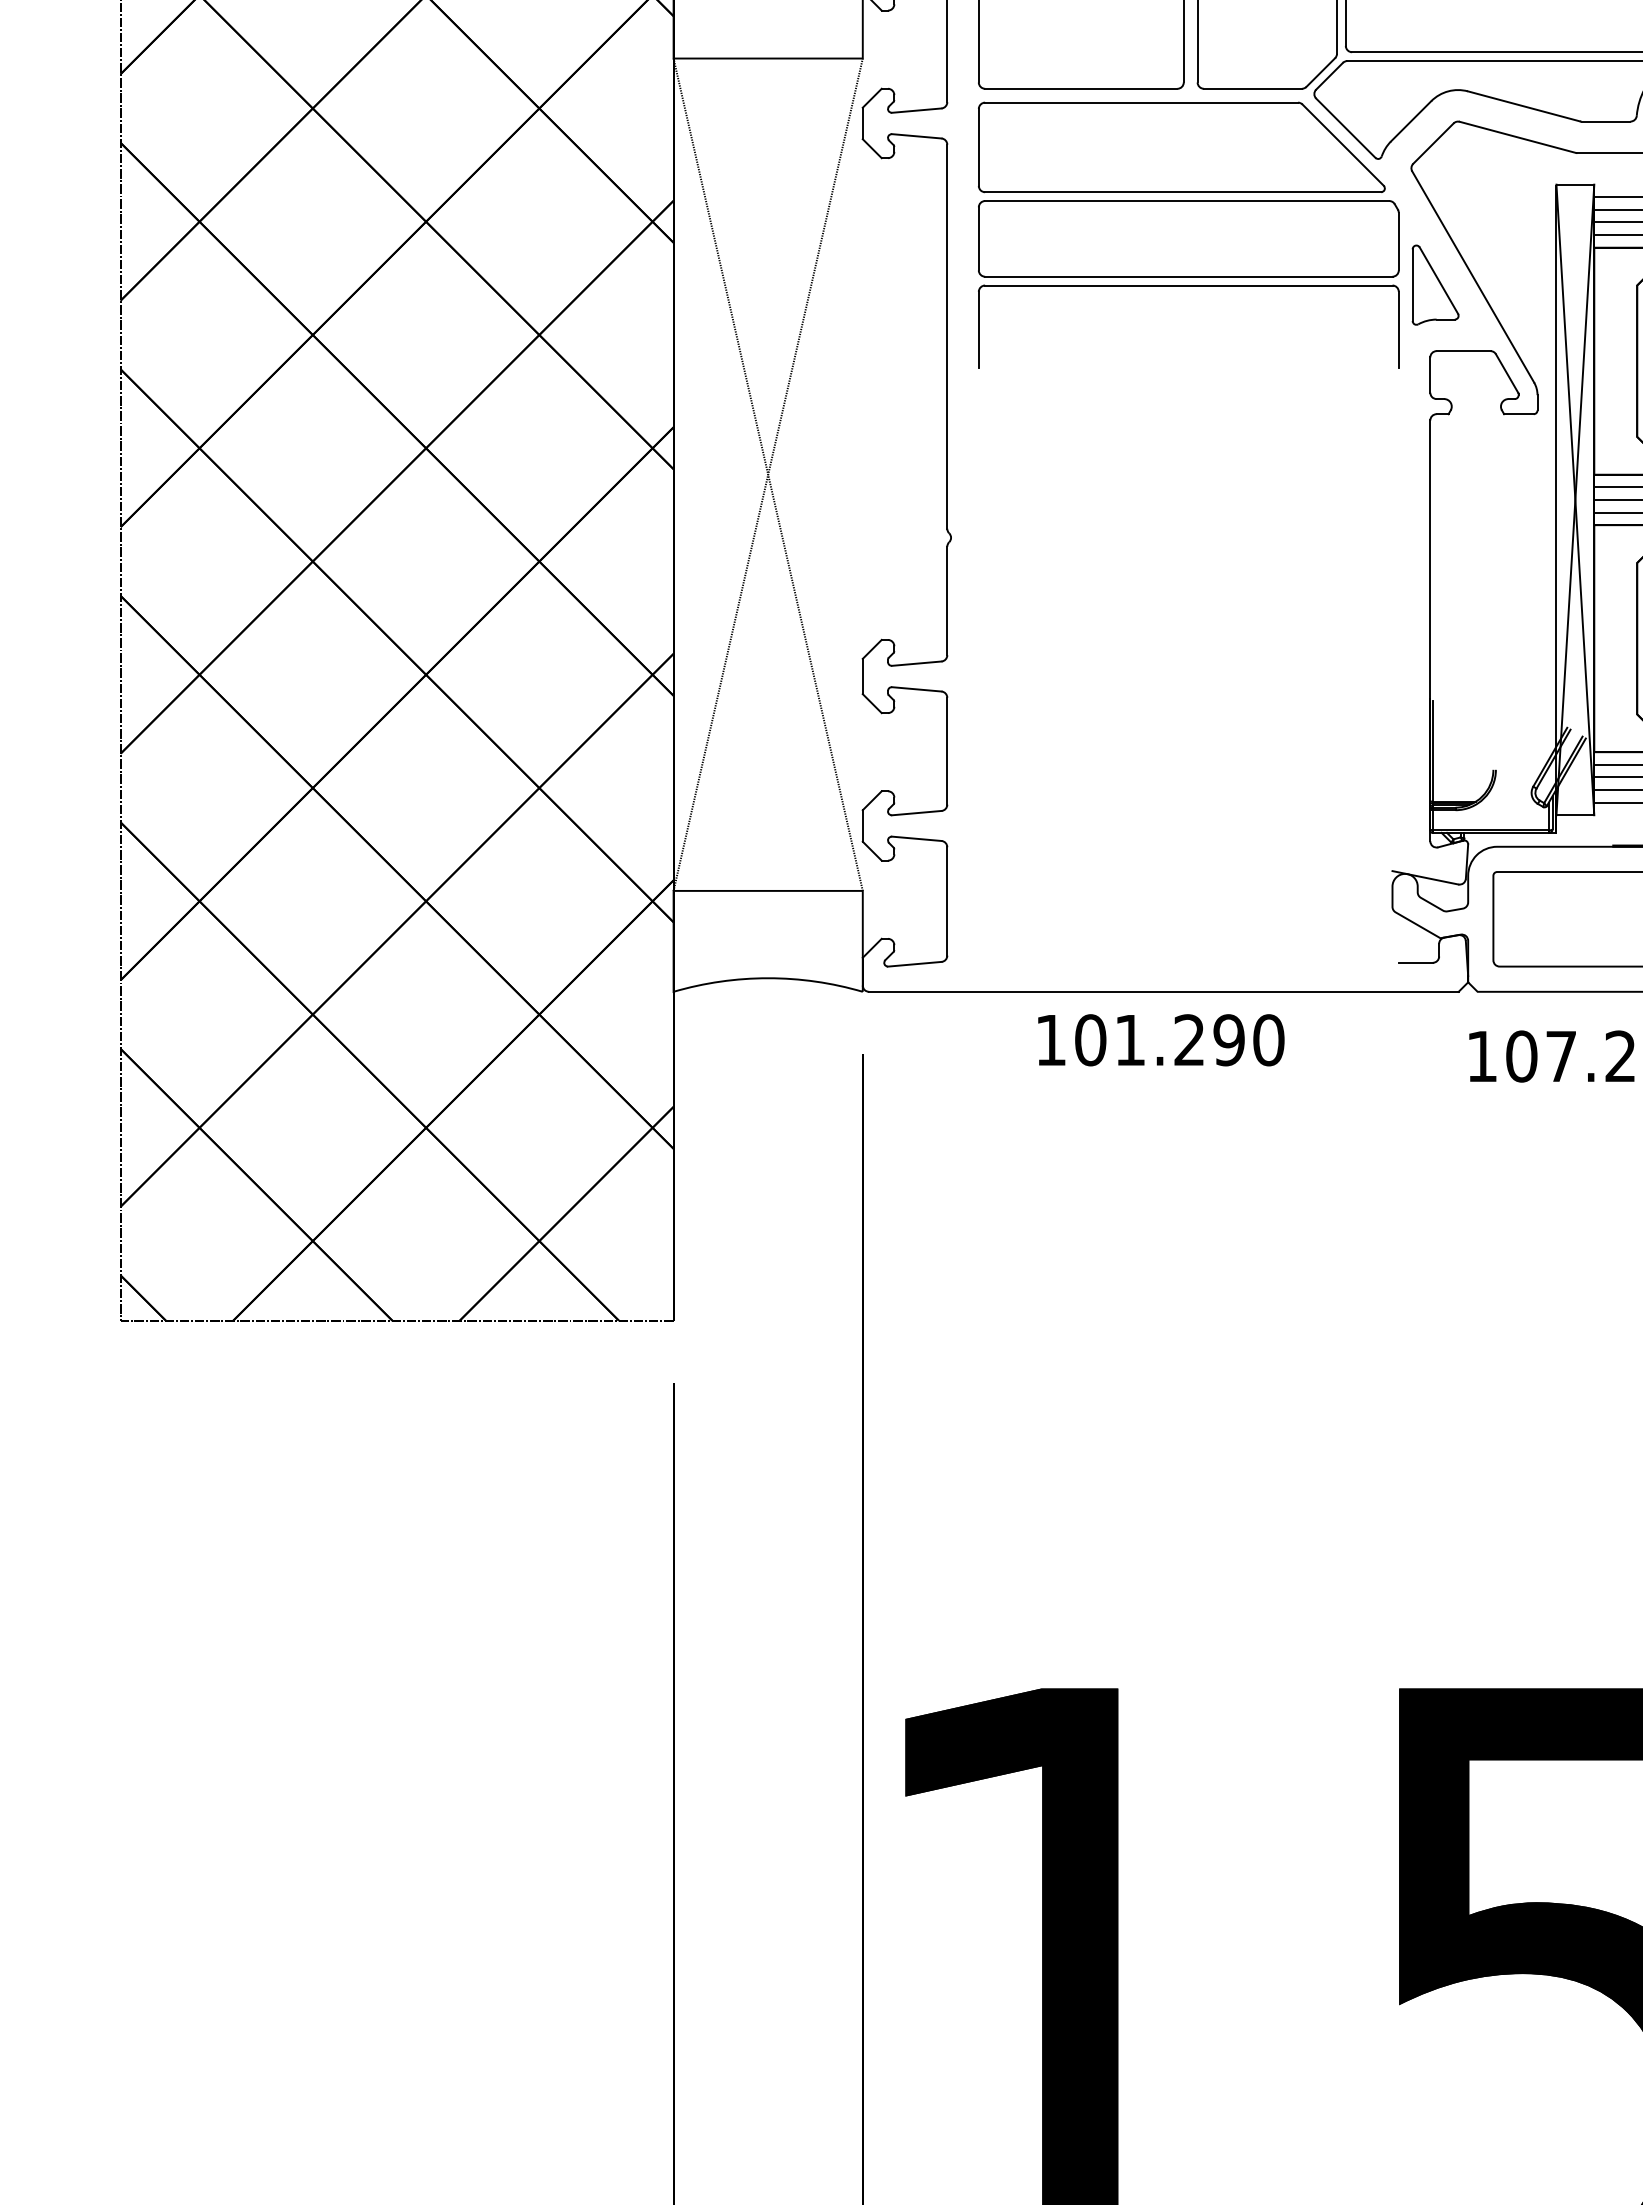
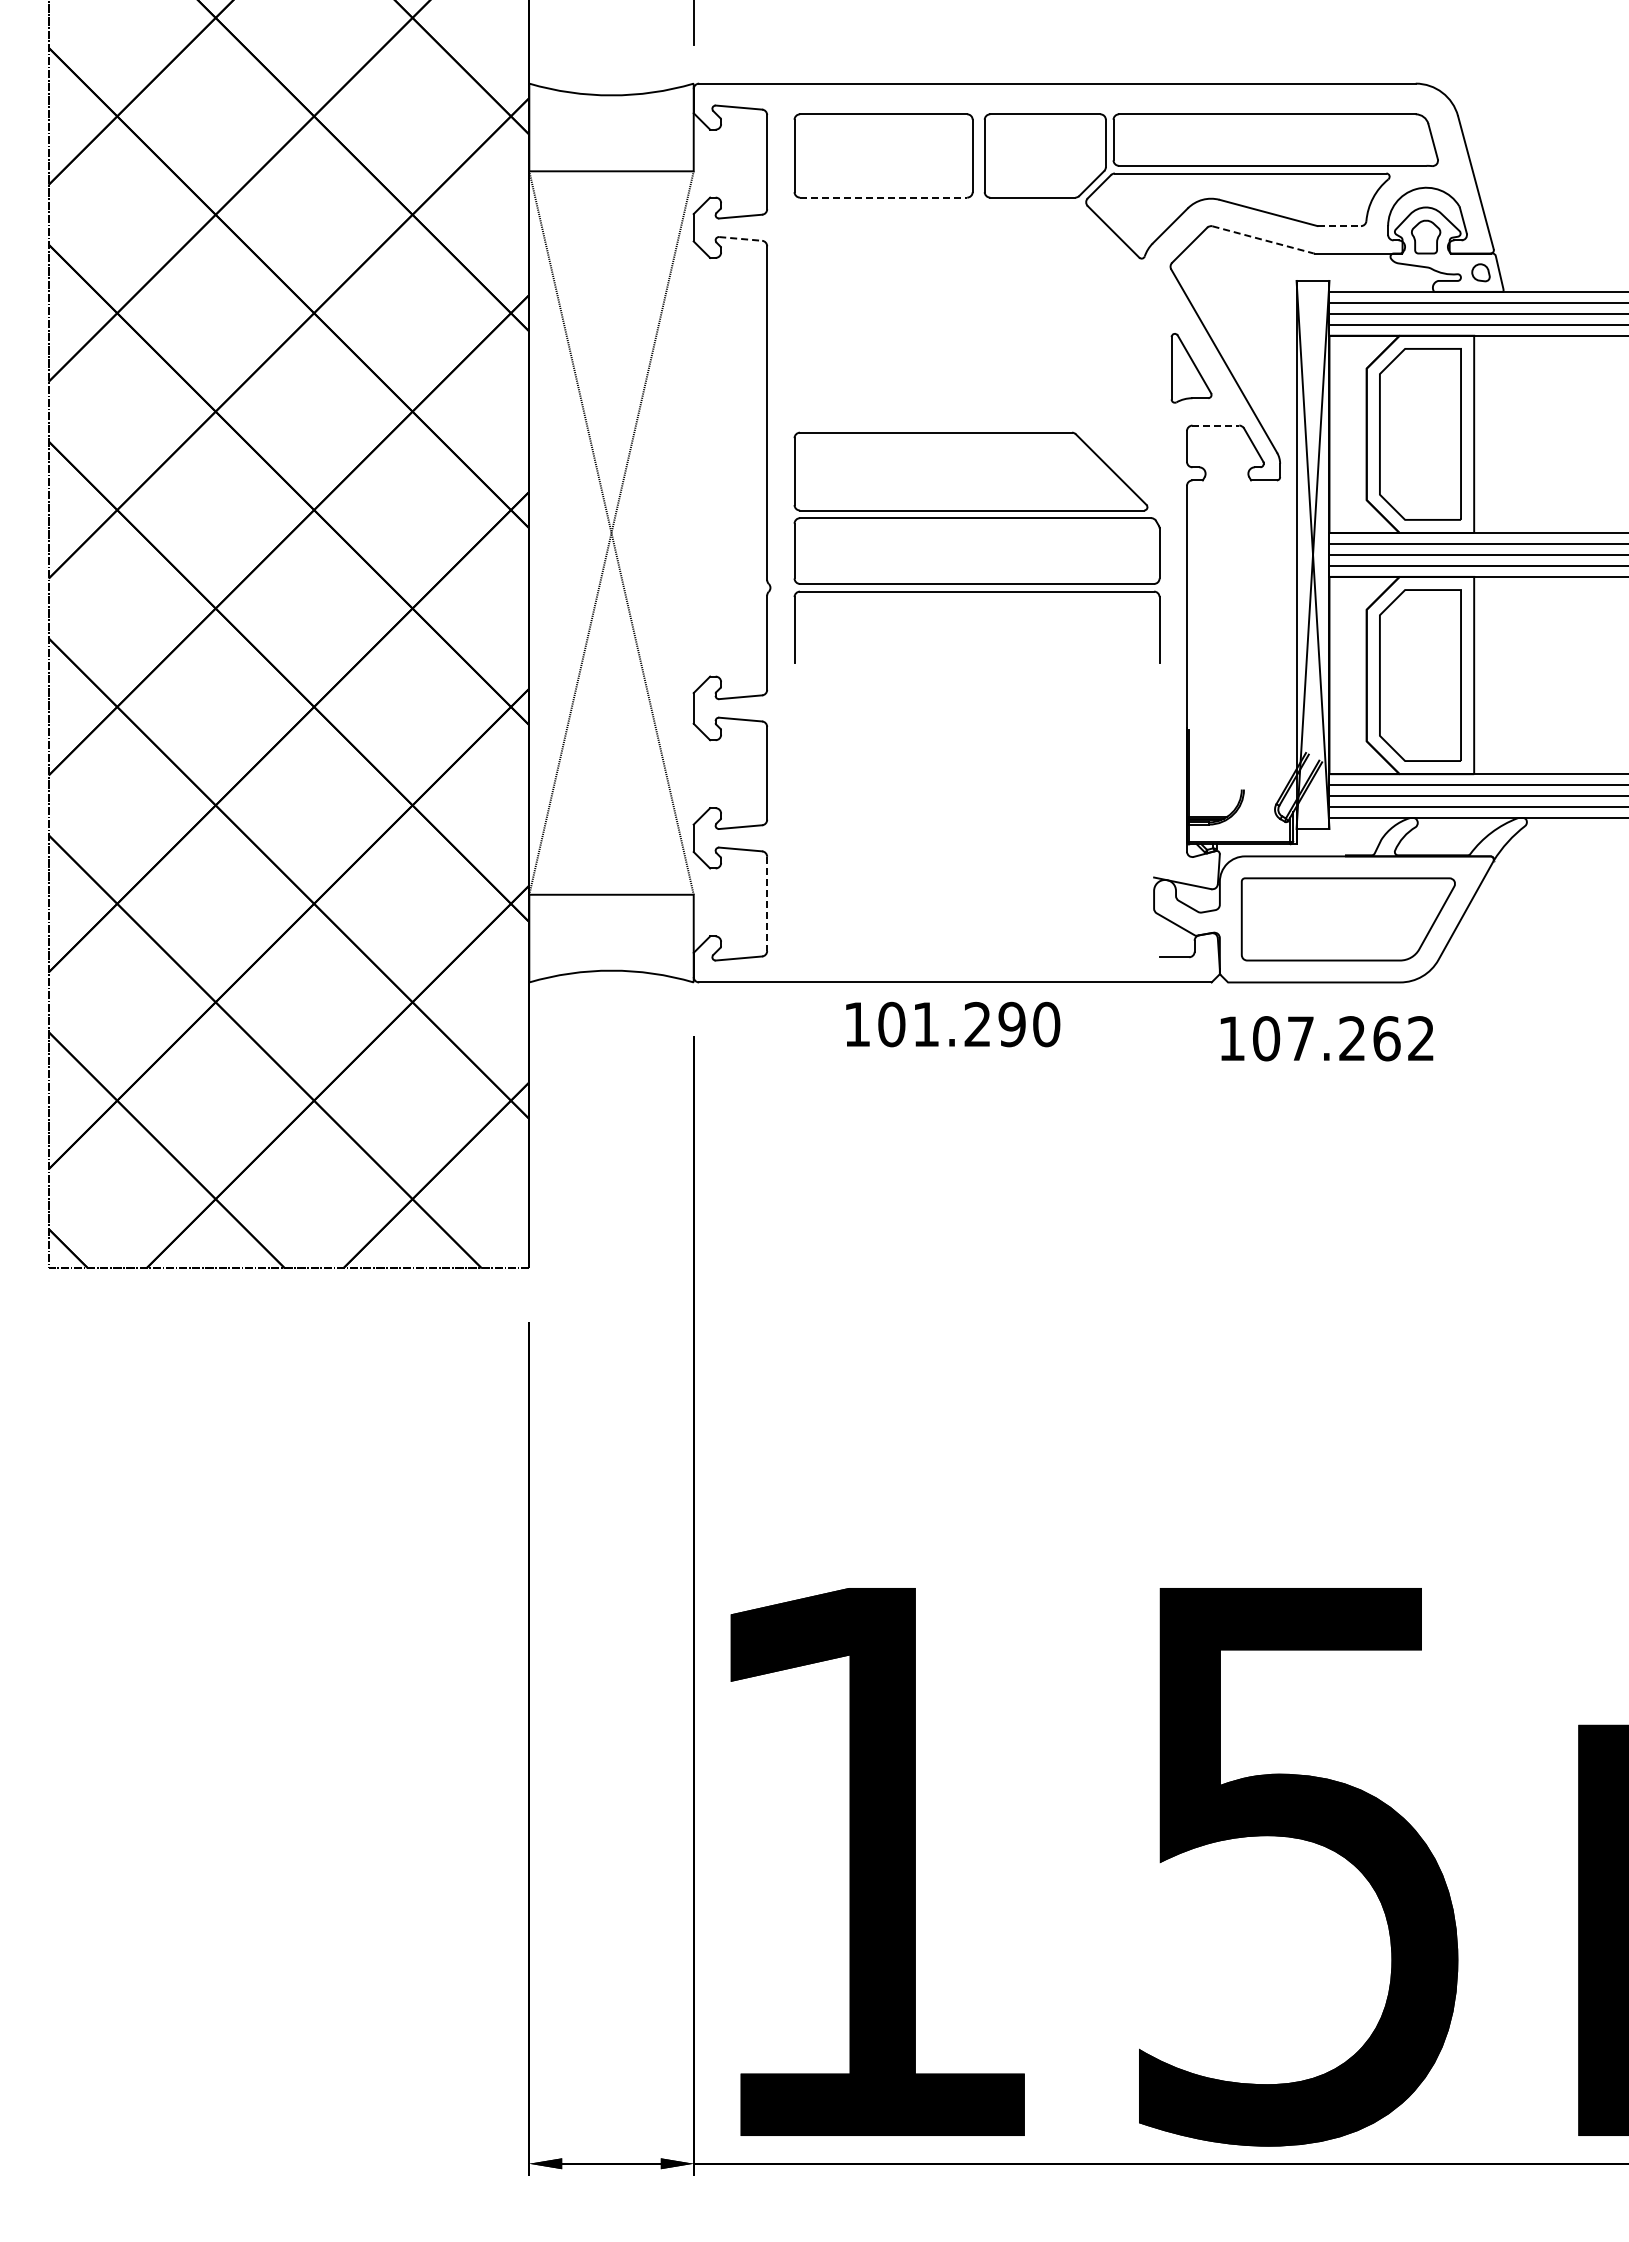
line: (1081, 88) -> (883, 197), solid -> dashed
line: (1606, 122) -> (1340, 226), solid -> dashed
line: (916, 135) -> (740, 238), solid -> dashed
line: (1518, 136) -> (1263, 239), solid -> dashed
part: (1188, 234) -> (976, 547), moved
line: (1464, 350) -> (1216, 425), solid -> dashed
line: (947, 902) -> (767, 904), solid -> dashed

